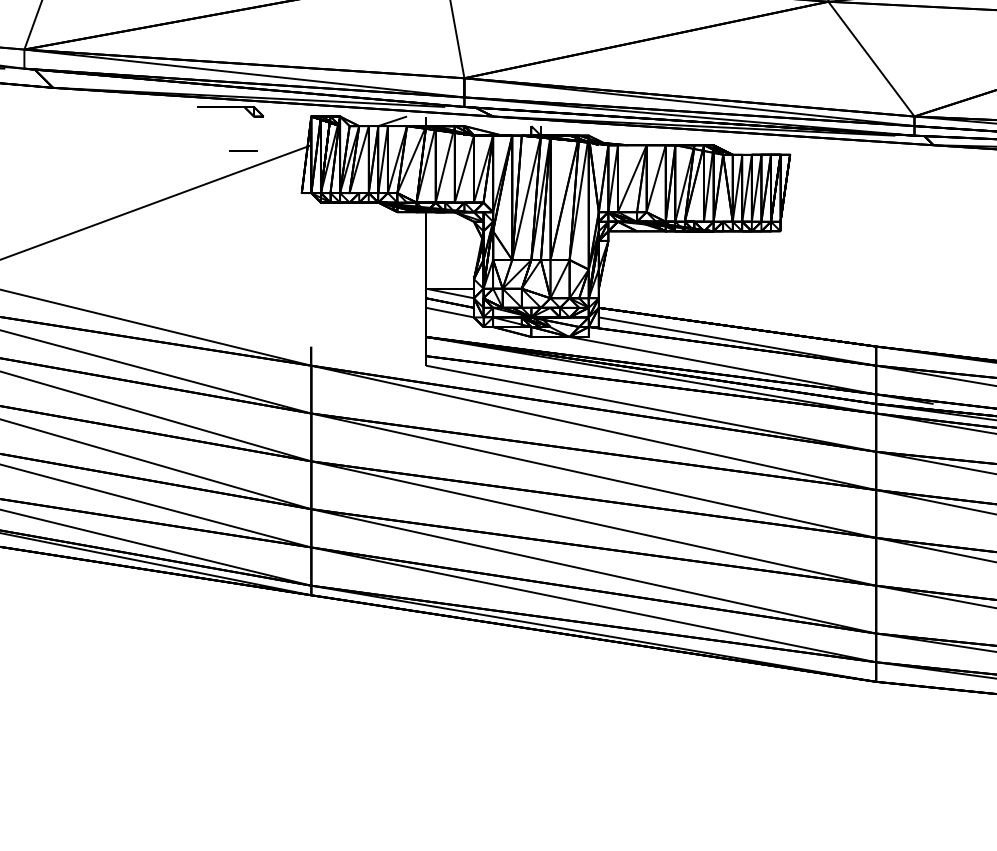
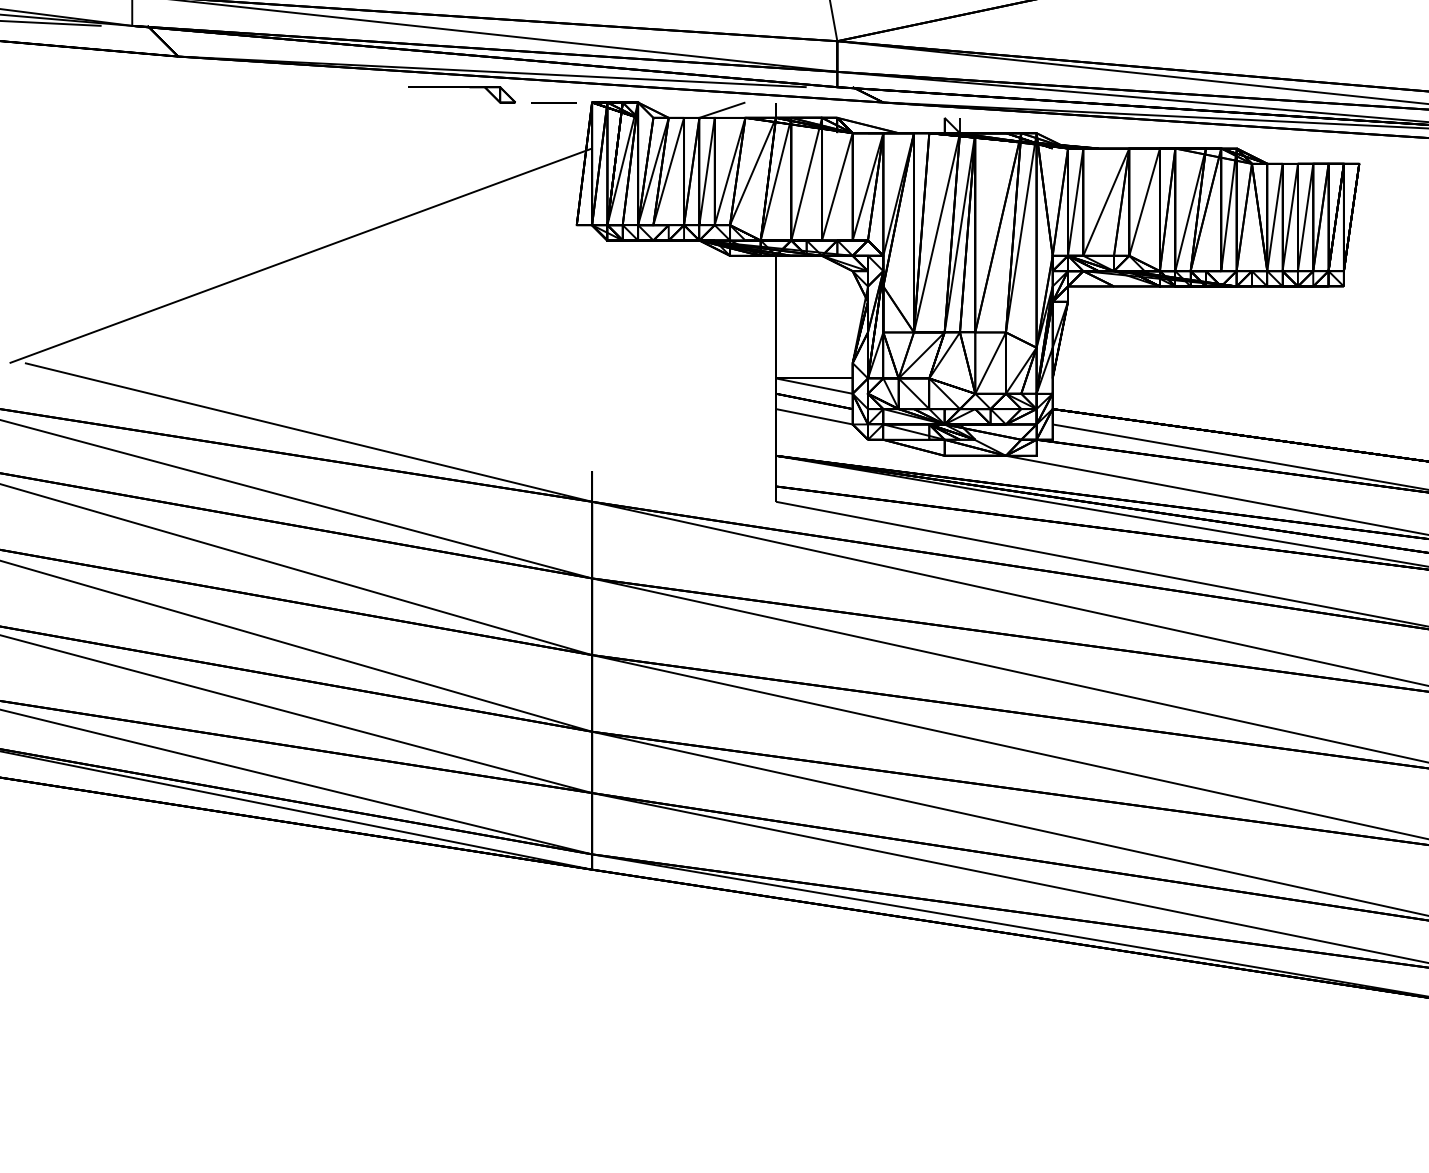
line: (243, 150) -> (553, 102), moved

